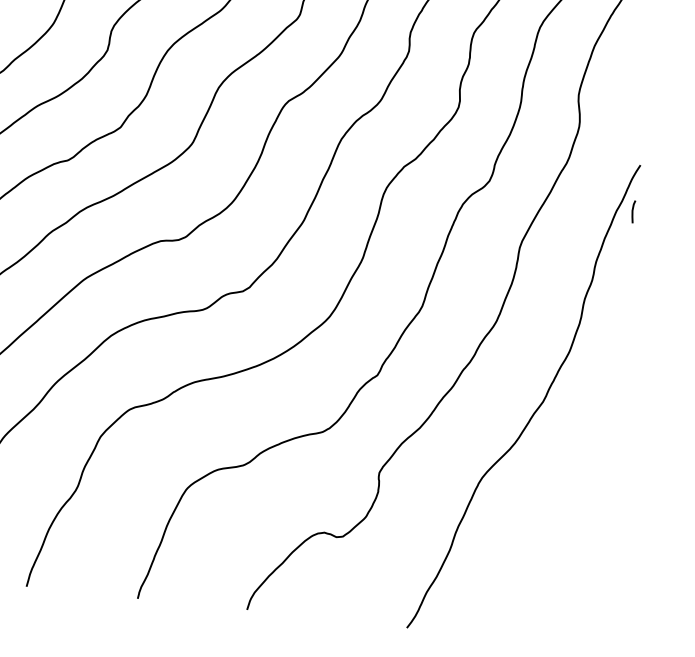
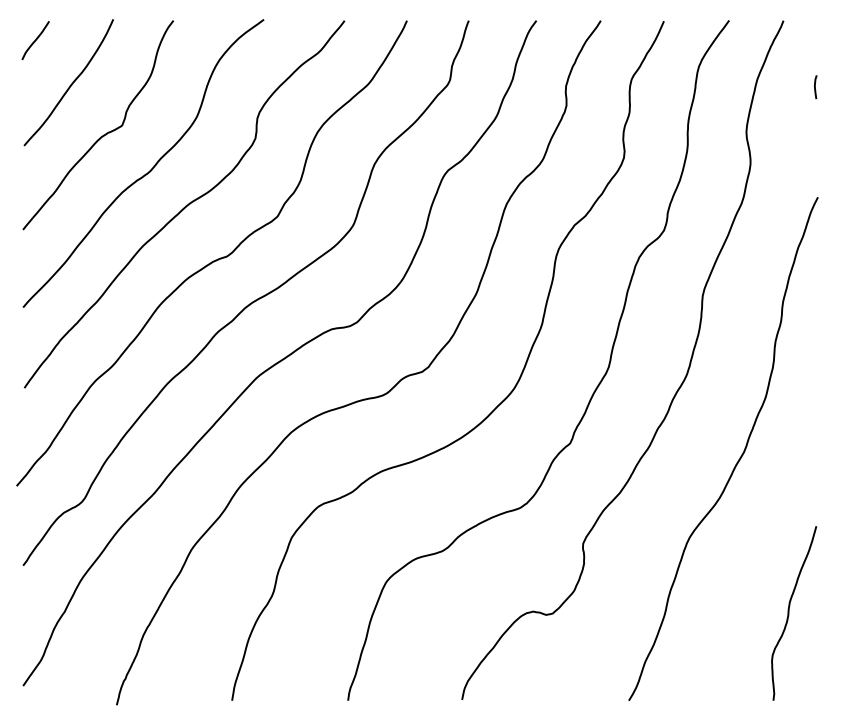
line: (633, 212) -> (815, 87), moved
curve: (569, 561) -> (789, 613), added

